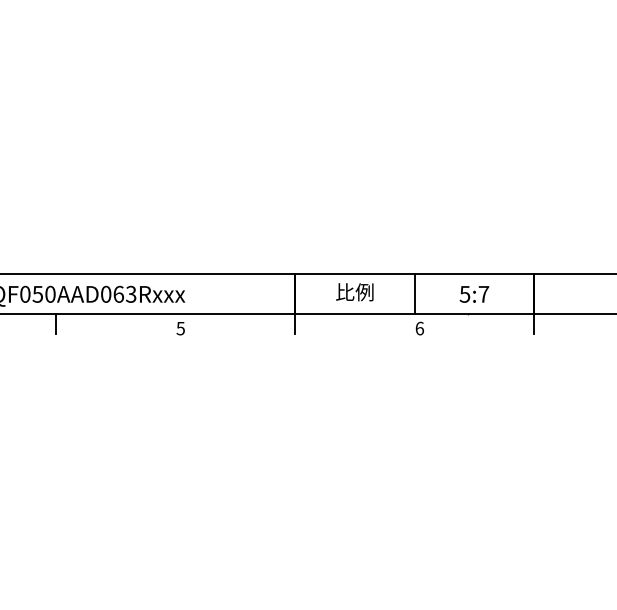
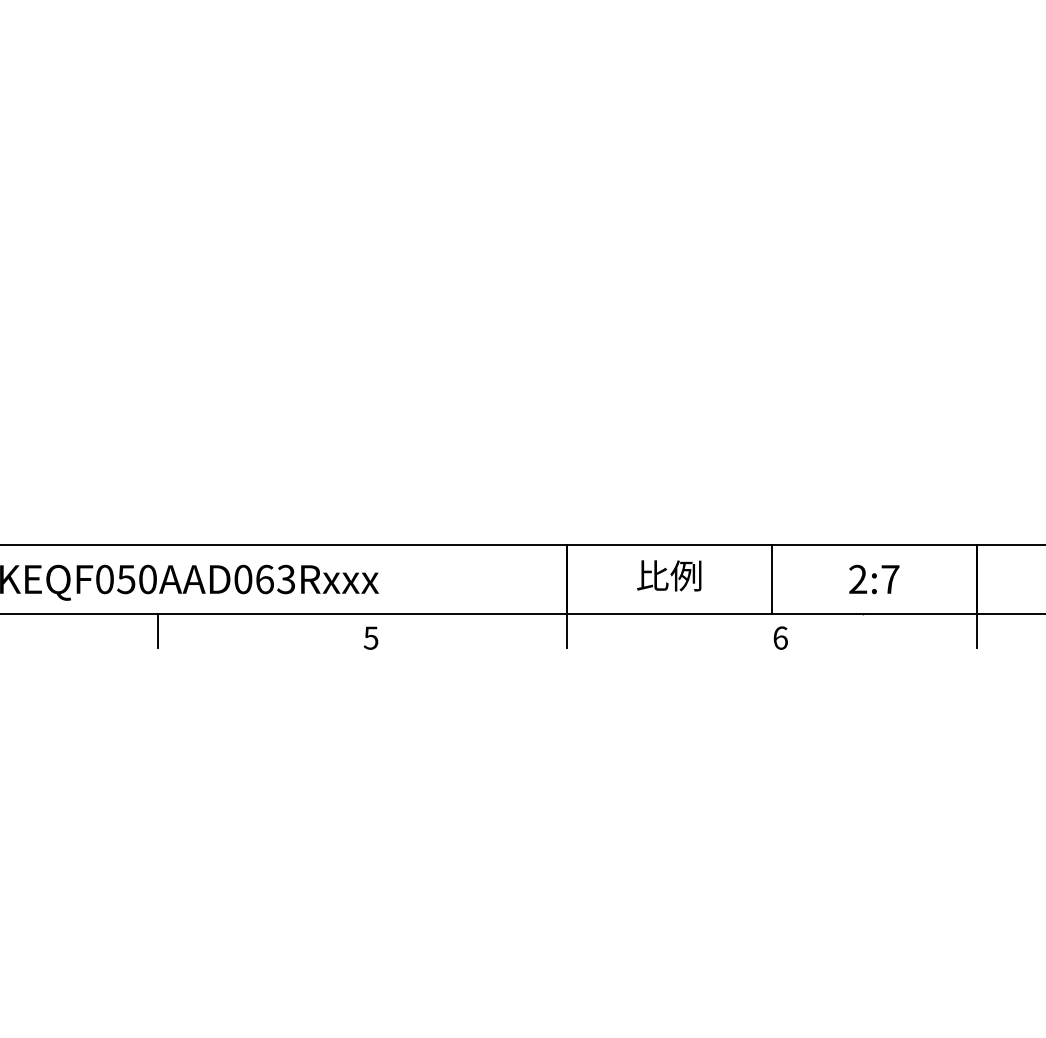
text: (464, 293) -> (857, 577), 5:7 -> 2:7

